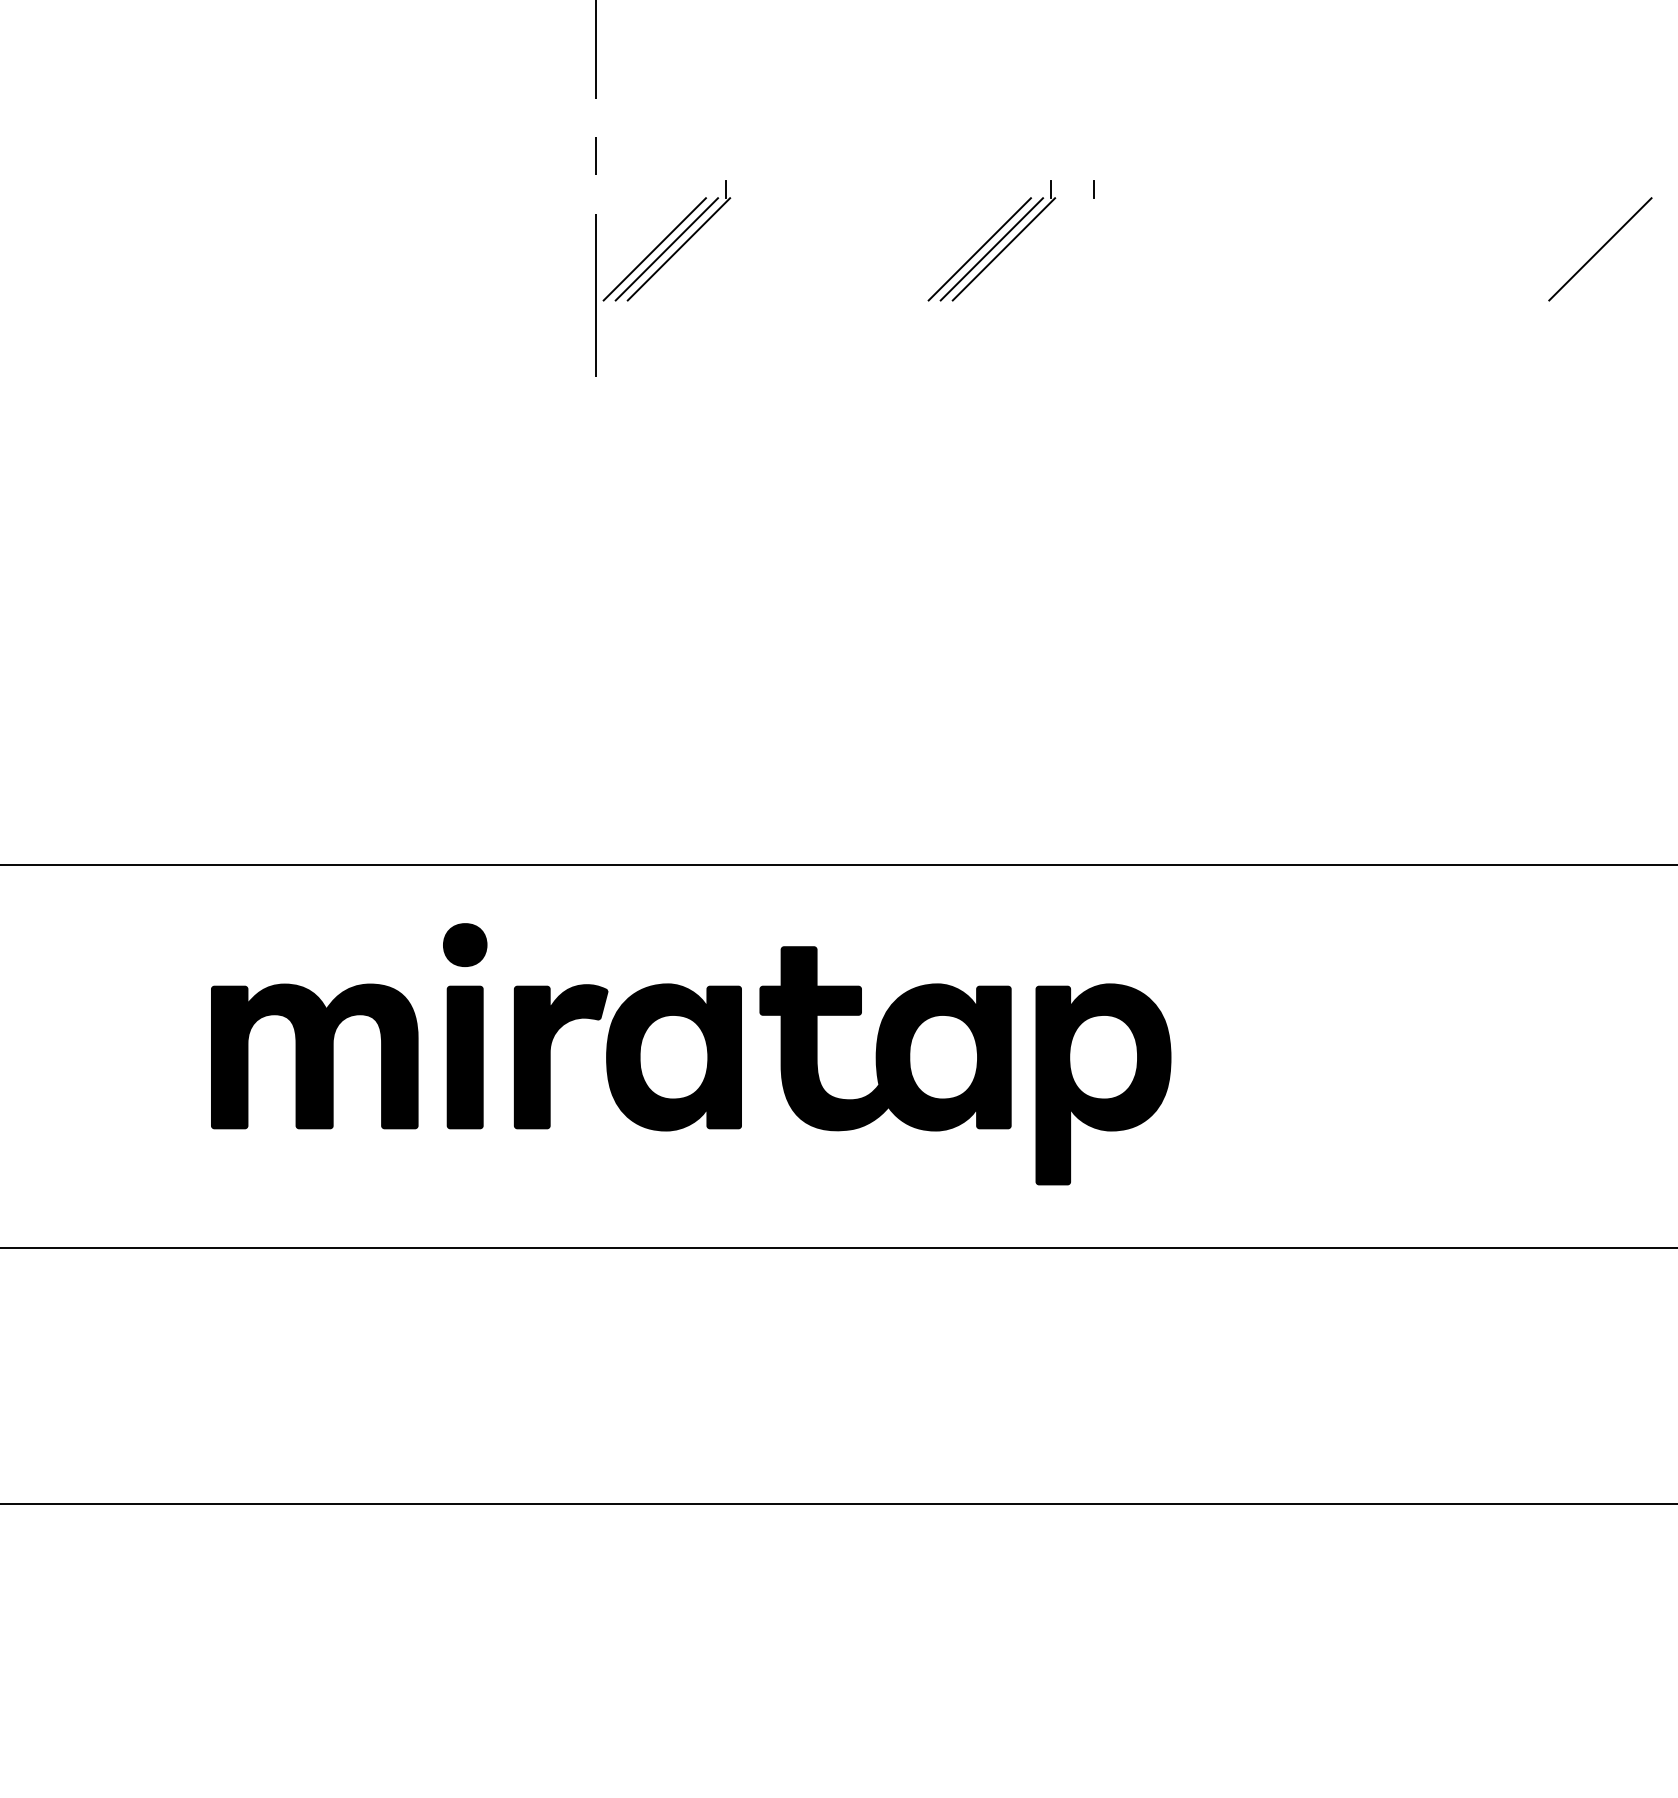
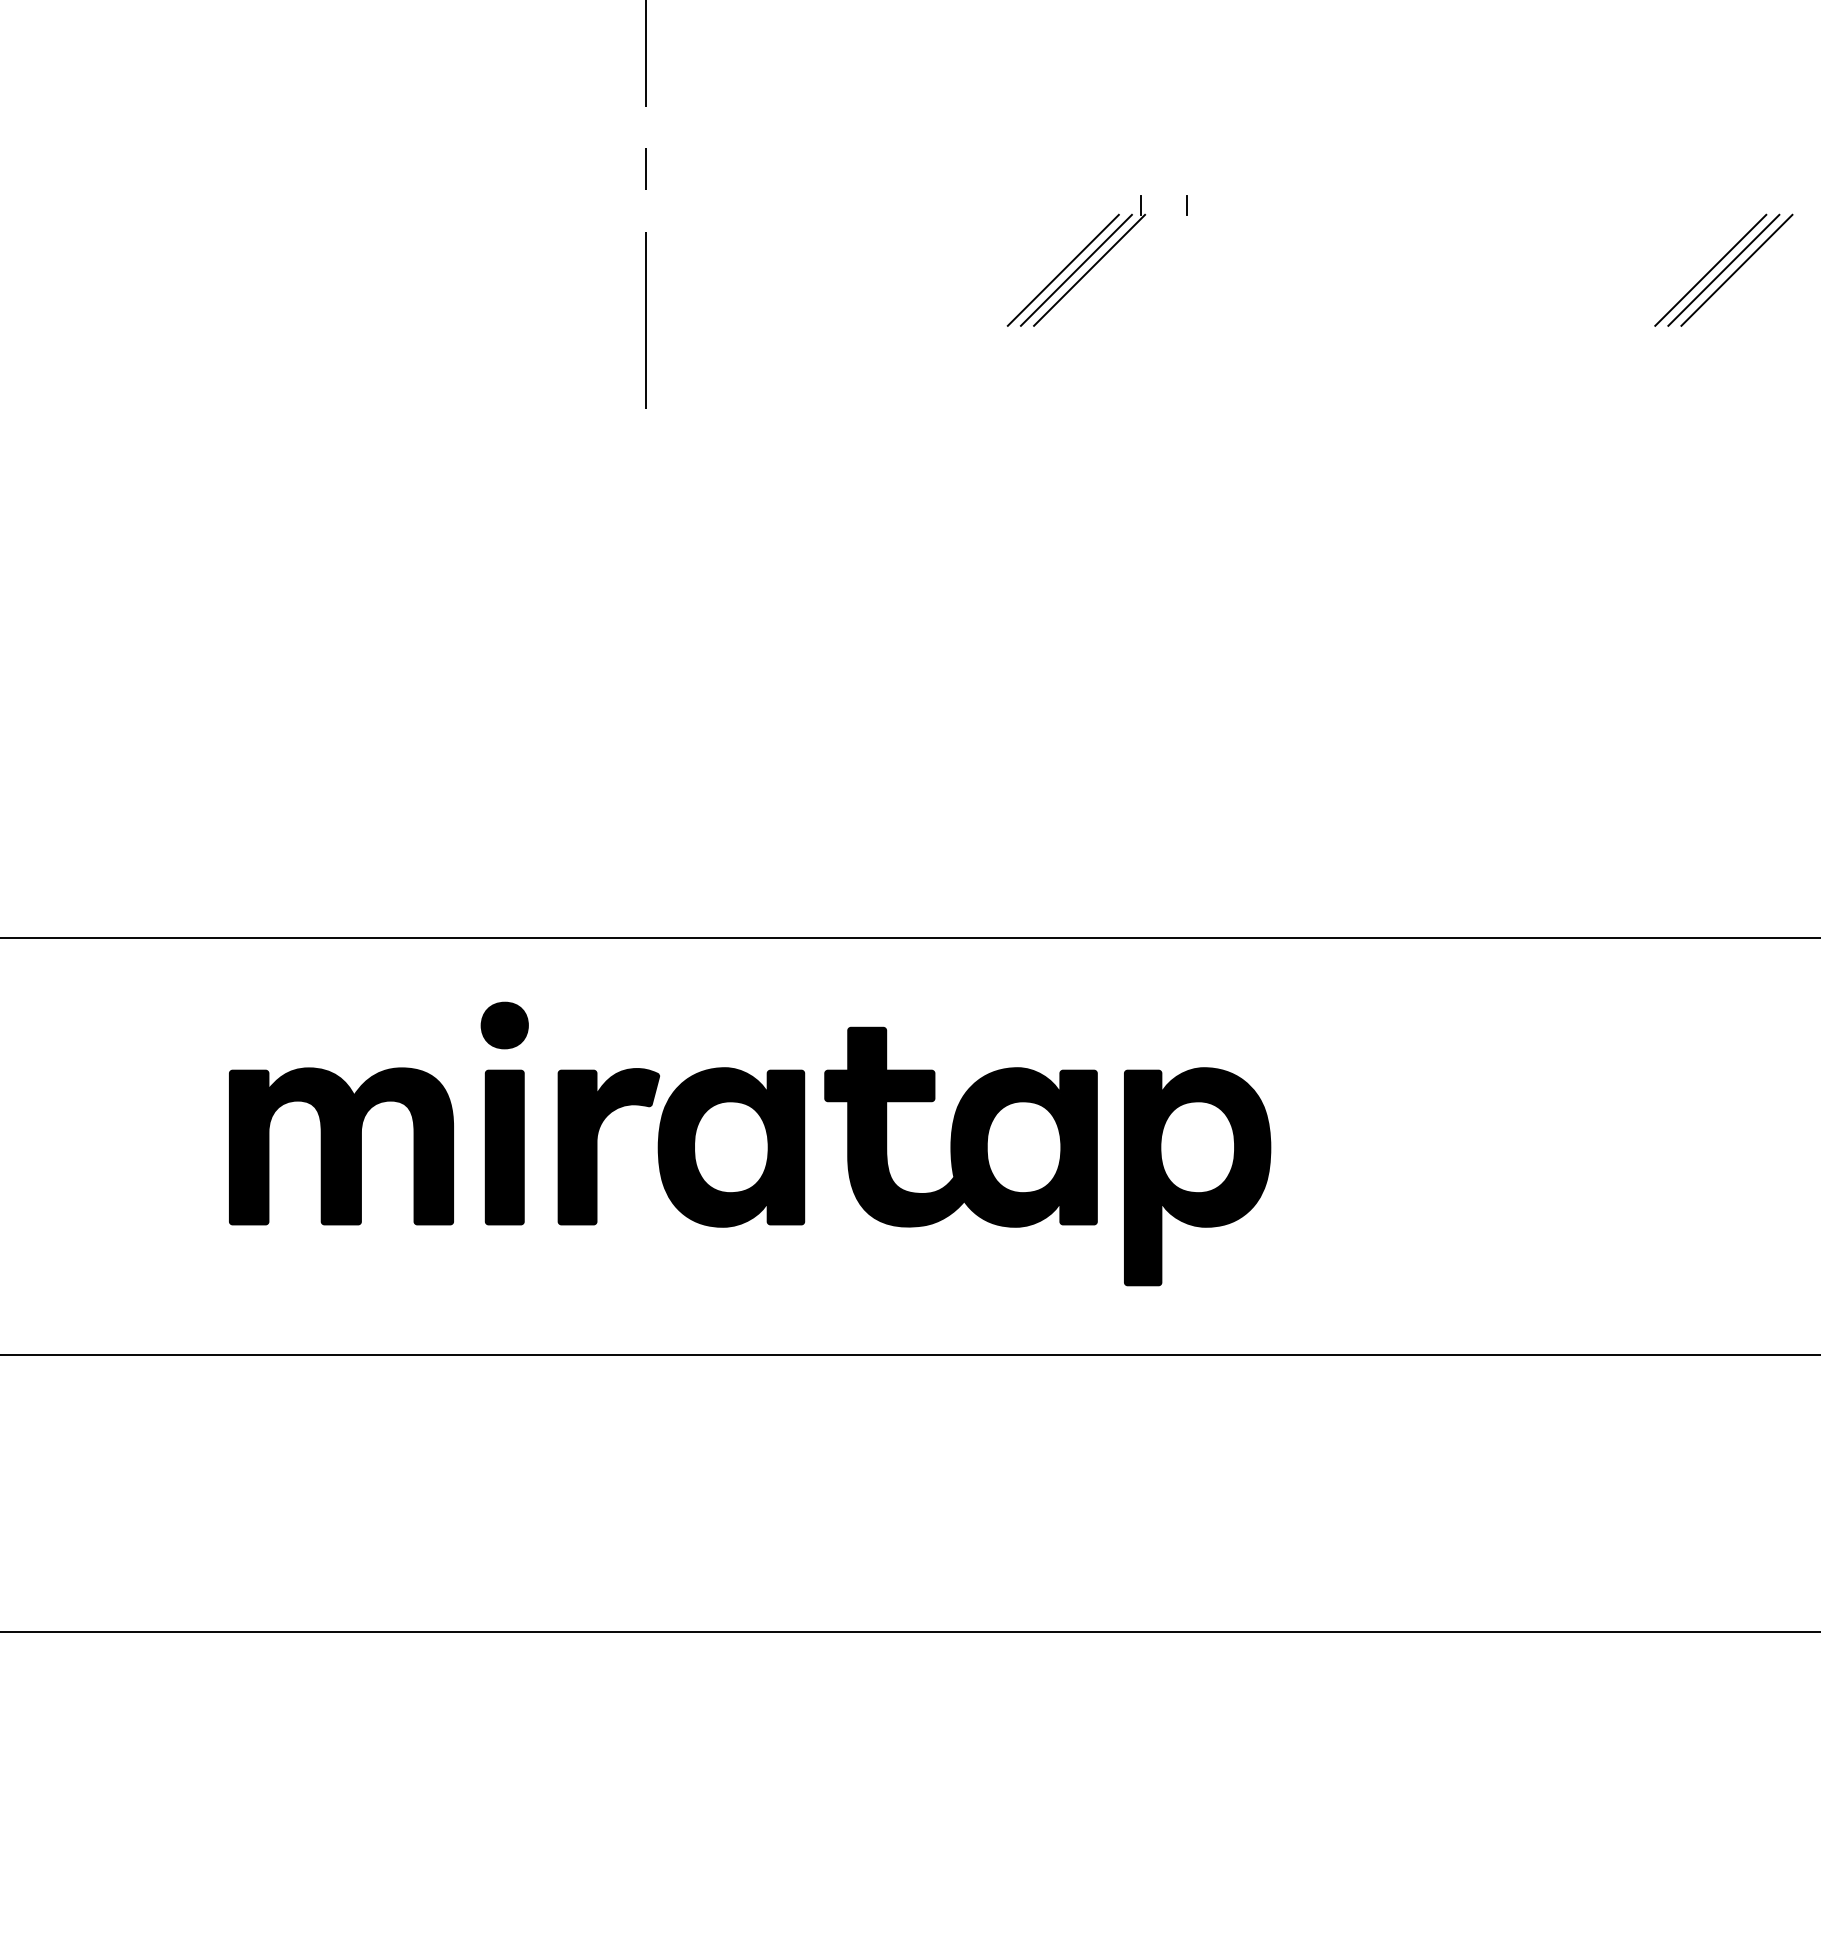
part: (666, 240) -> (723, 260), removed
line: (1576, 249) -> (1710, 270), added
line: (1588, 249) -> (1724, 270), added

